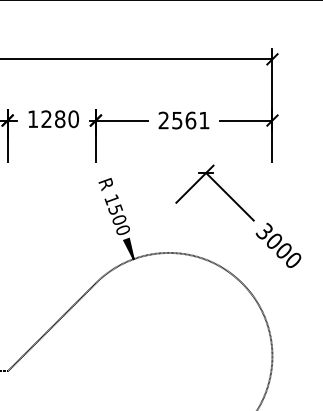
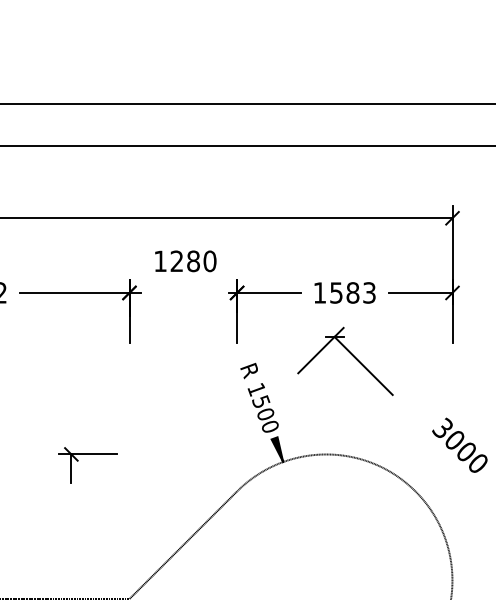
text: (53, 119) -> (185, 261), moved
text: (183, 120) -> (344, 292), 2561 -> 1583
part: (219, 187) -> (350, 354), moved

